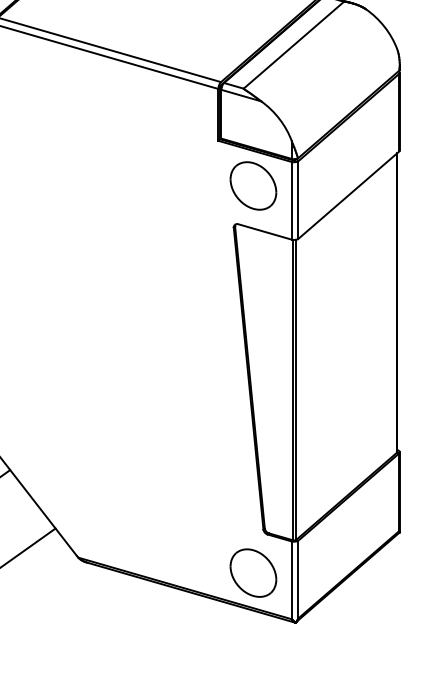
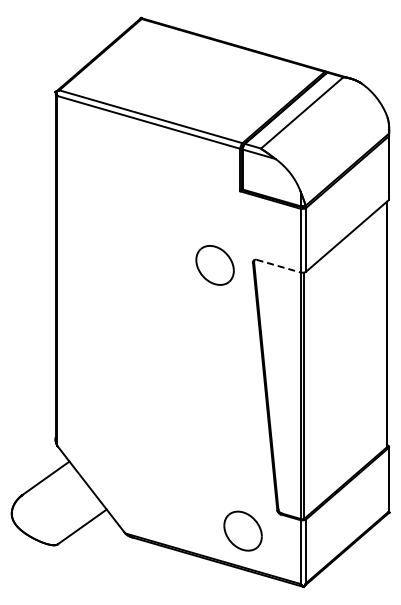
part: (252, 186) -> (214, 265), moved
line: (264, 232) -> (278, 266), solid -> dashed
part: (252, 572) -> (242, 530), moved

